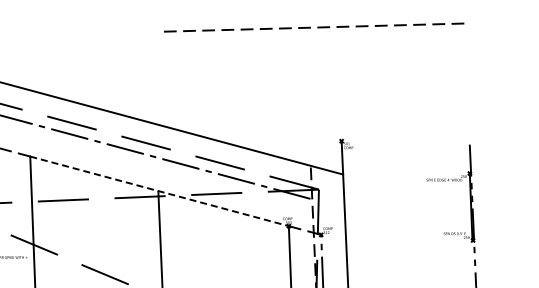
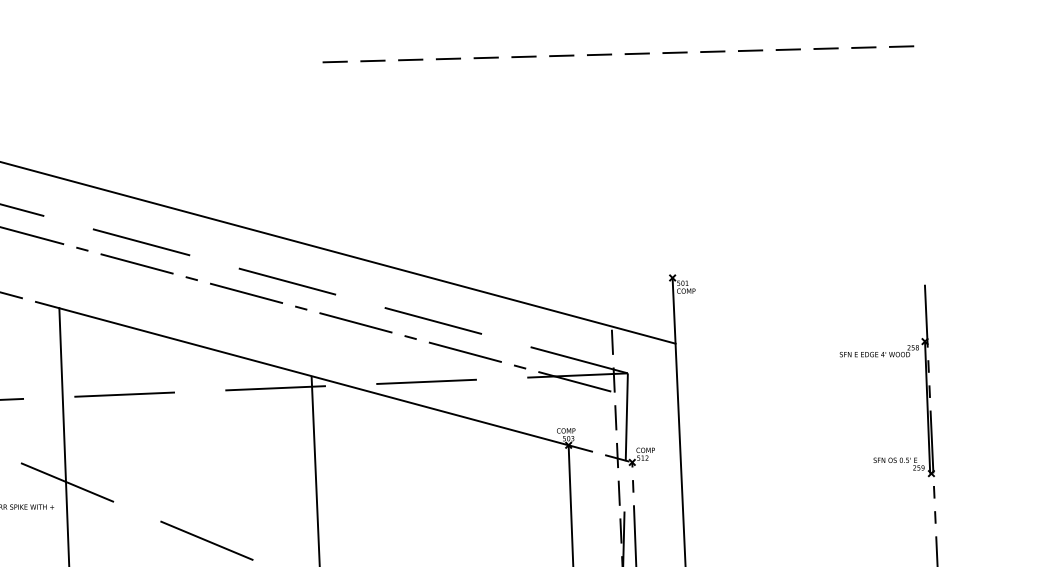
line: (159, 191) -> (313, 377), dashed -> solid

